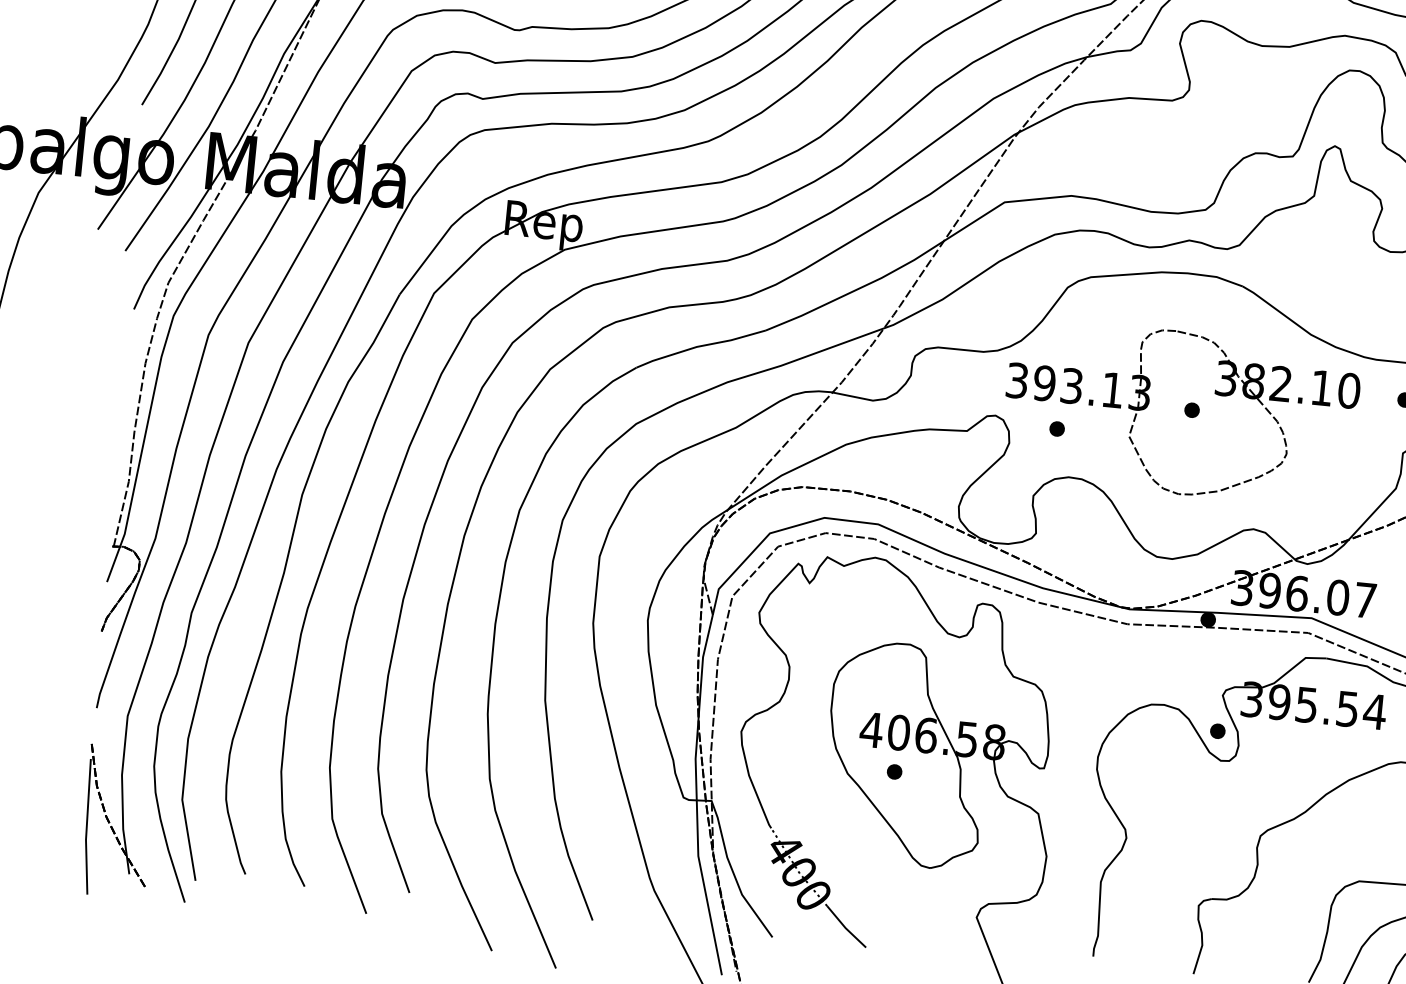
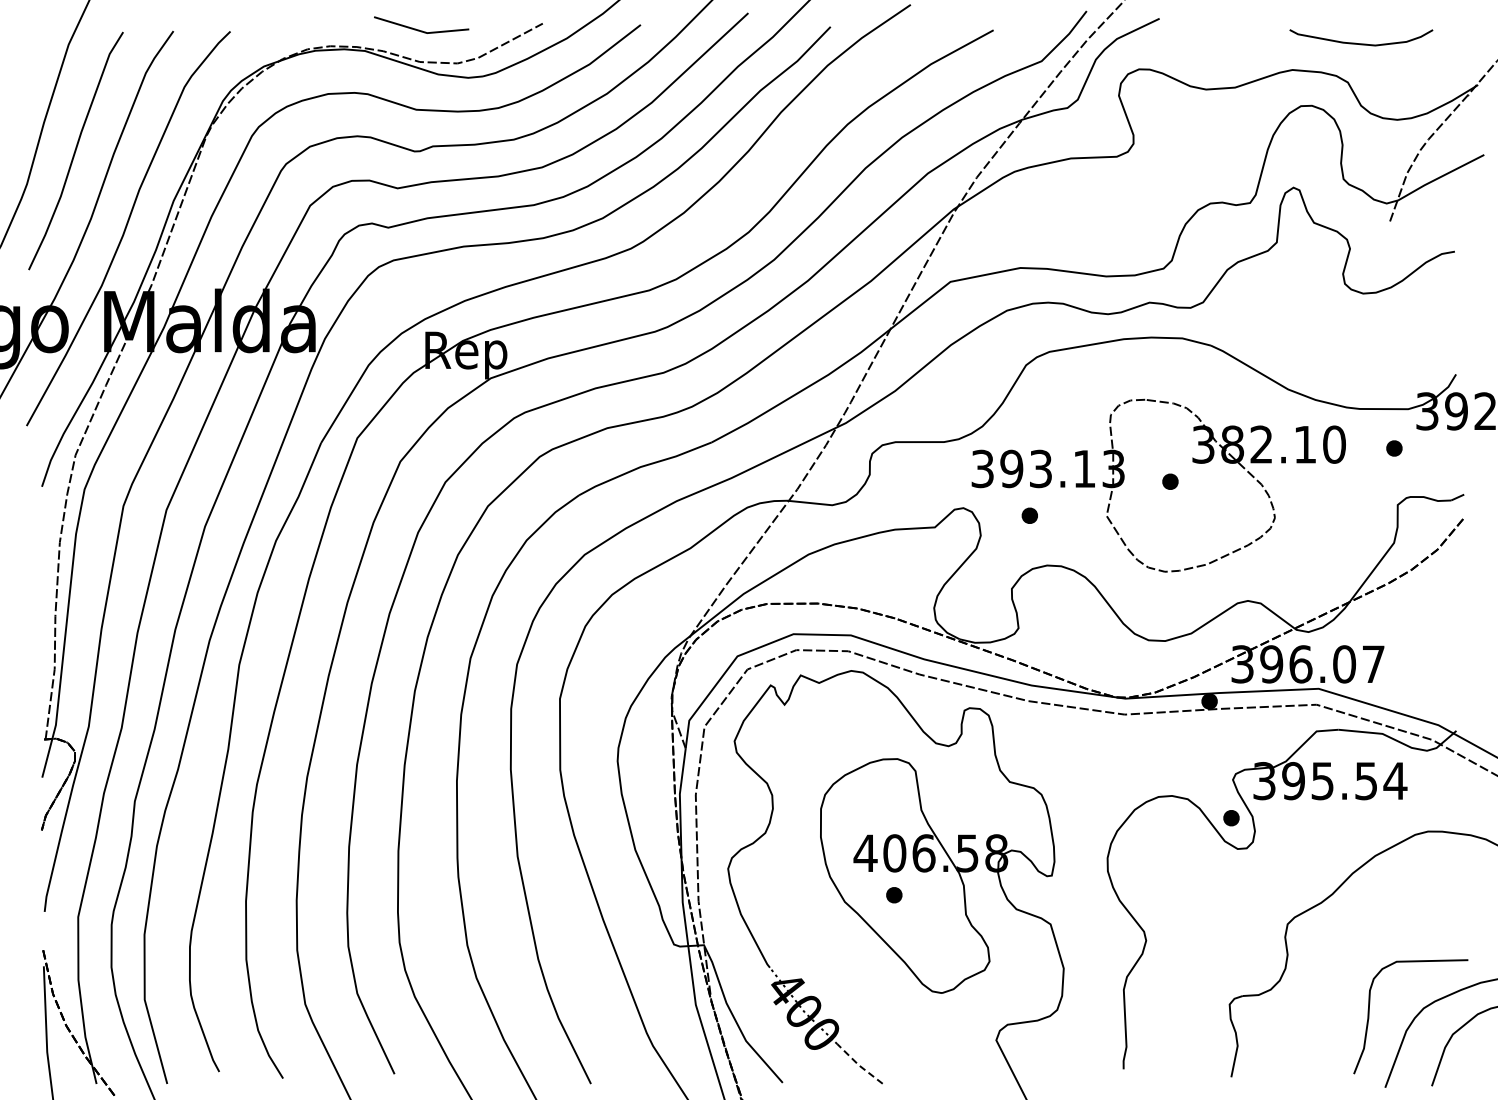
line: (846, 928) -> (859, 1065), solid -> dashed

